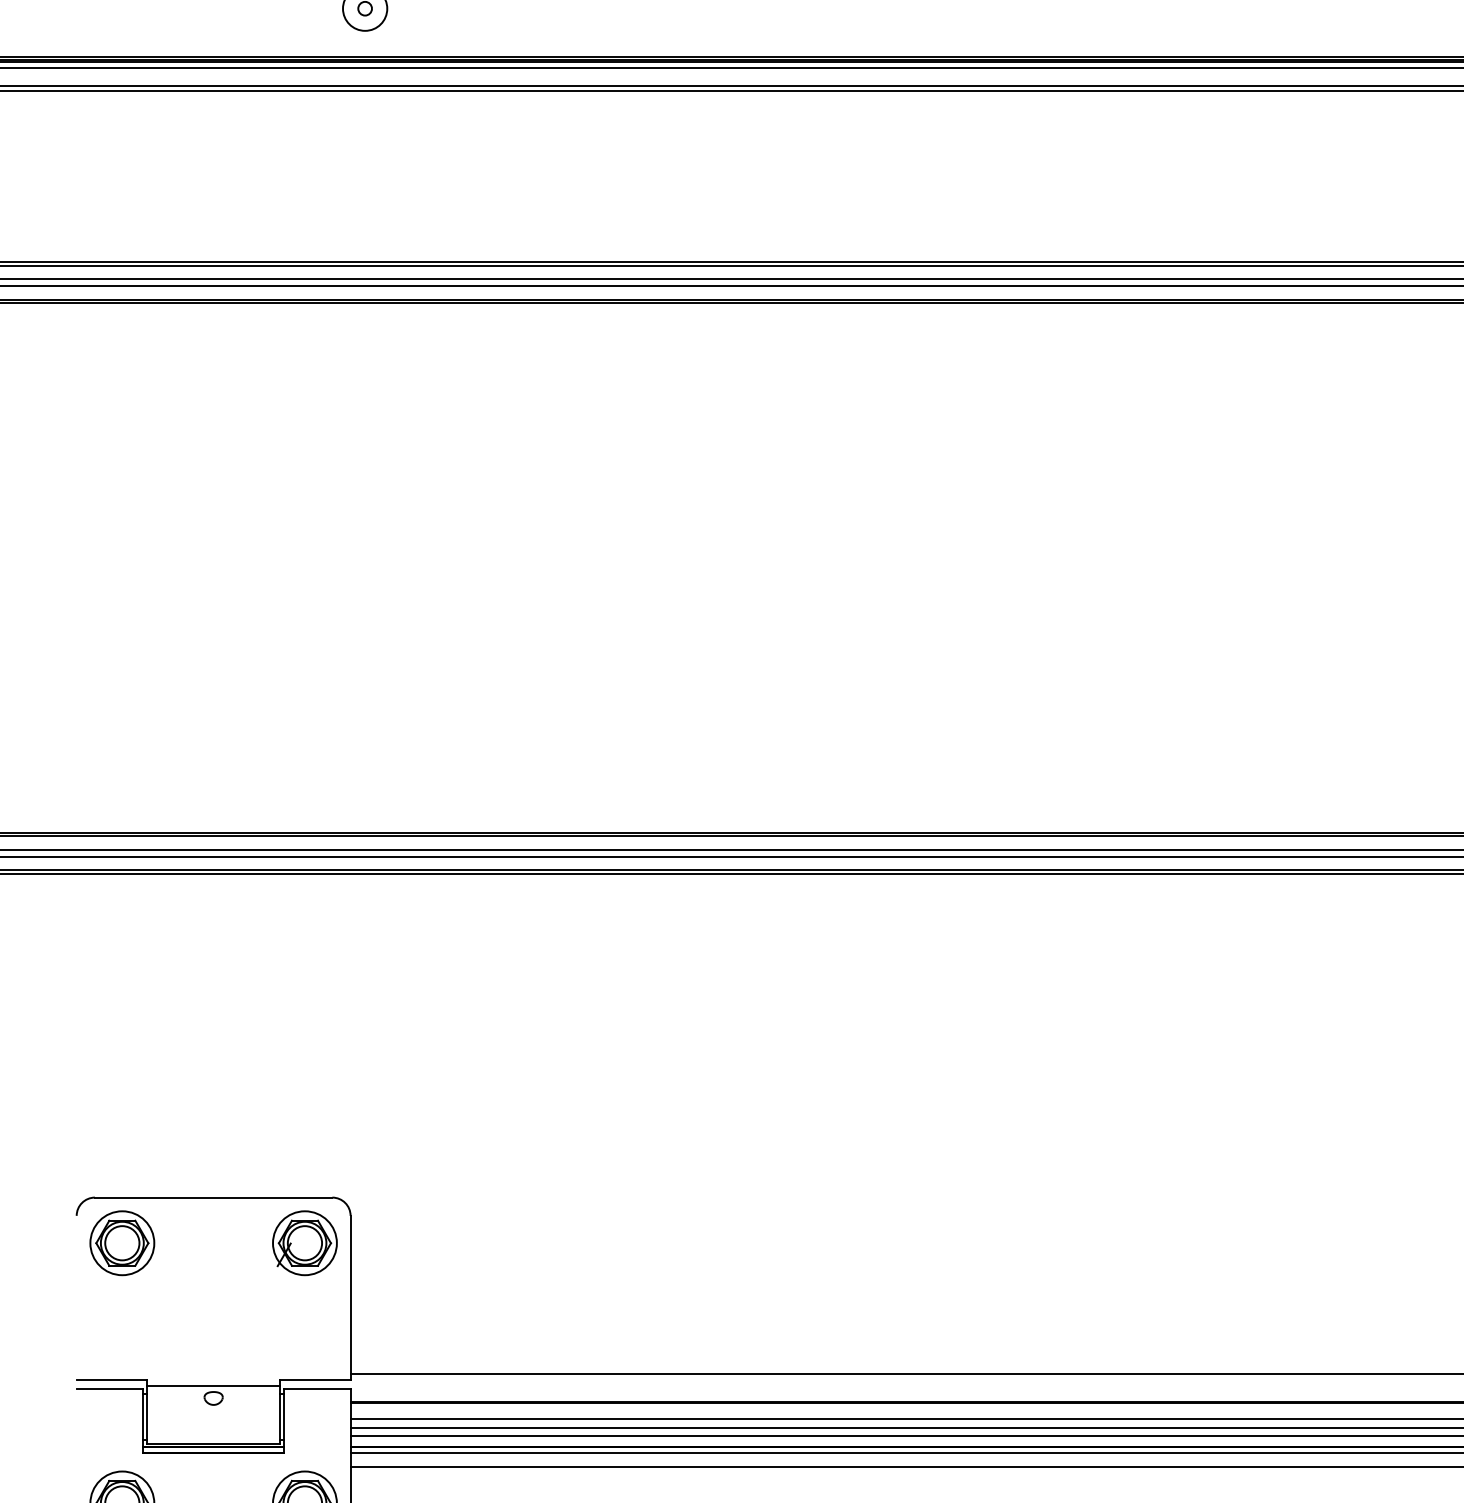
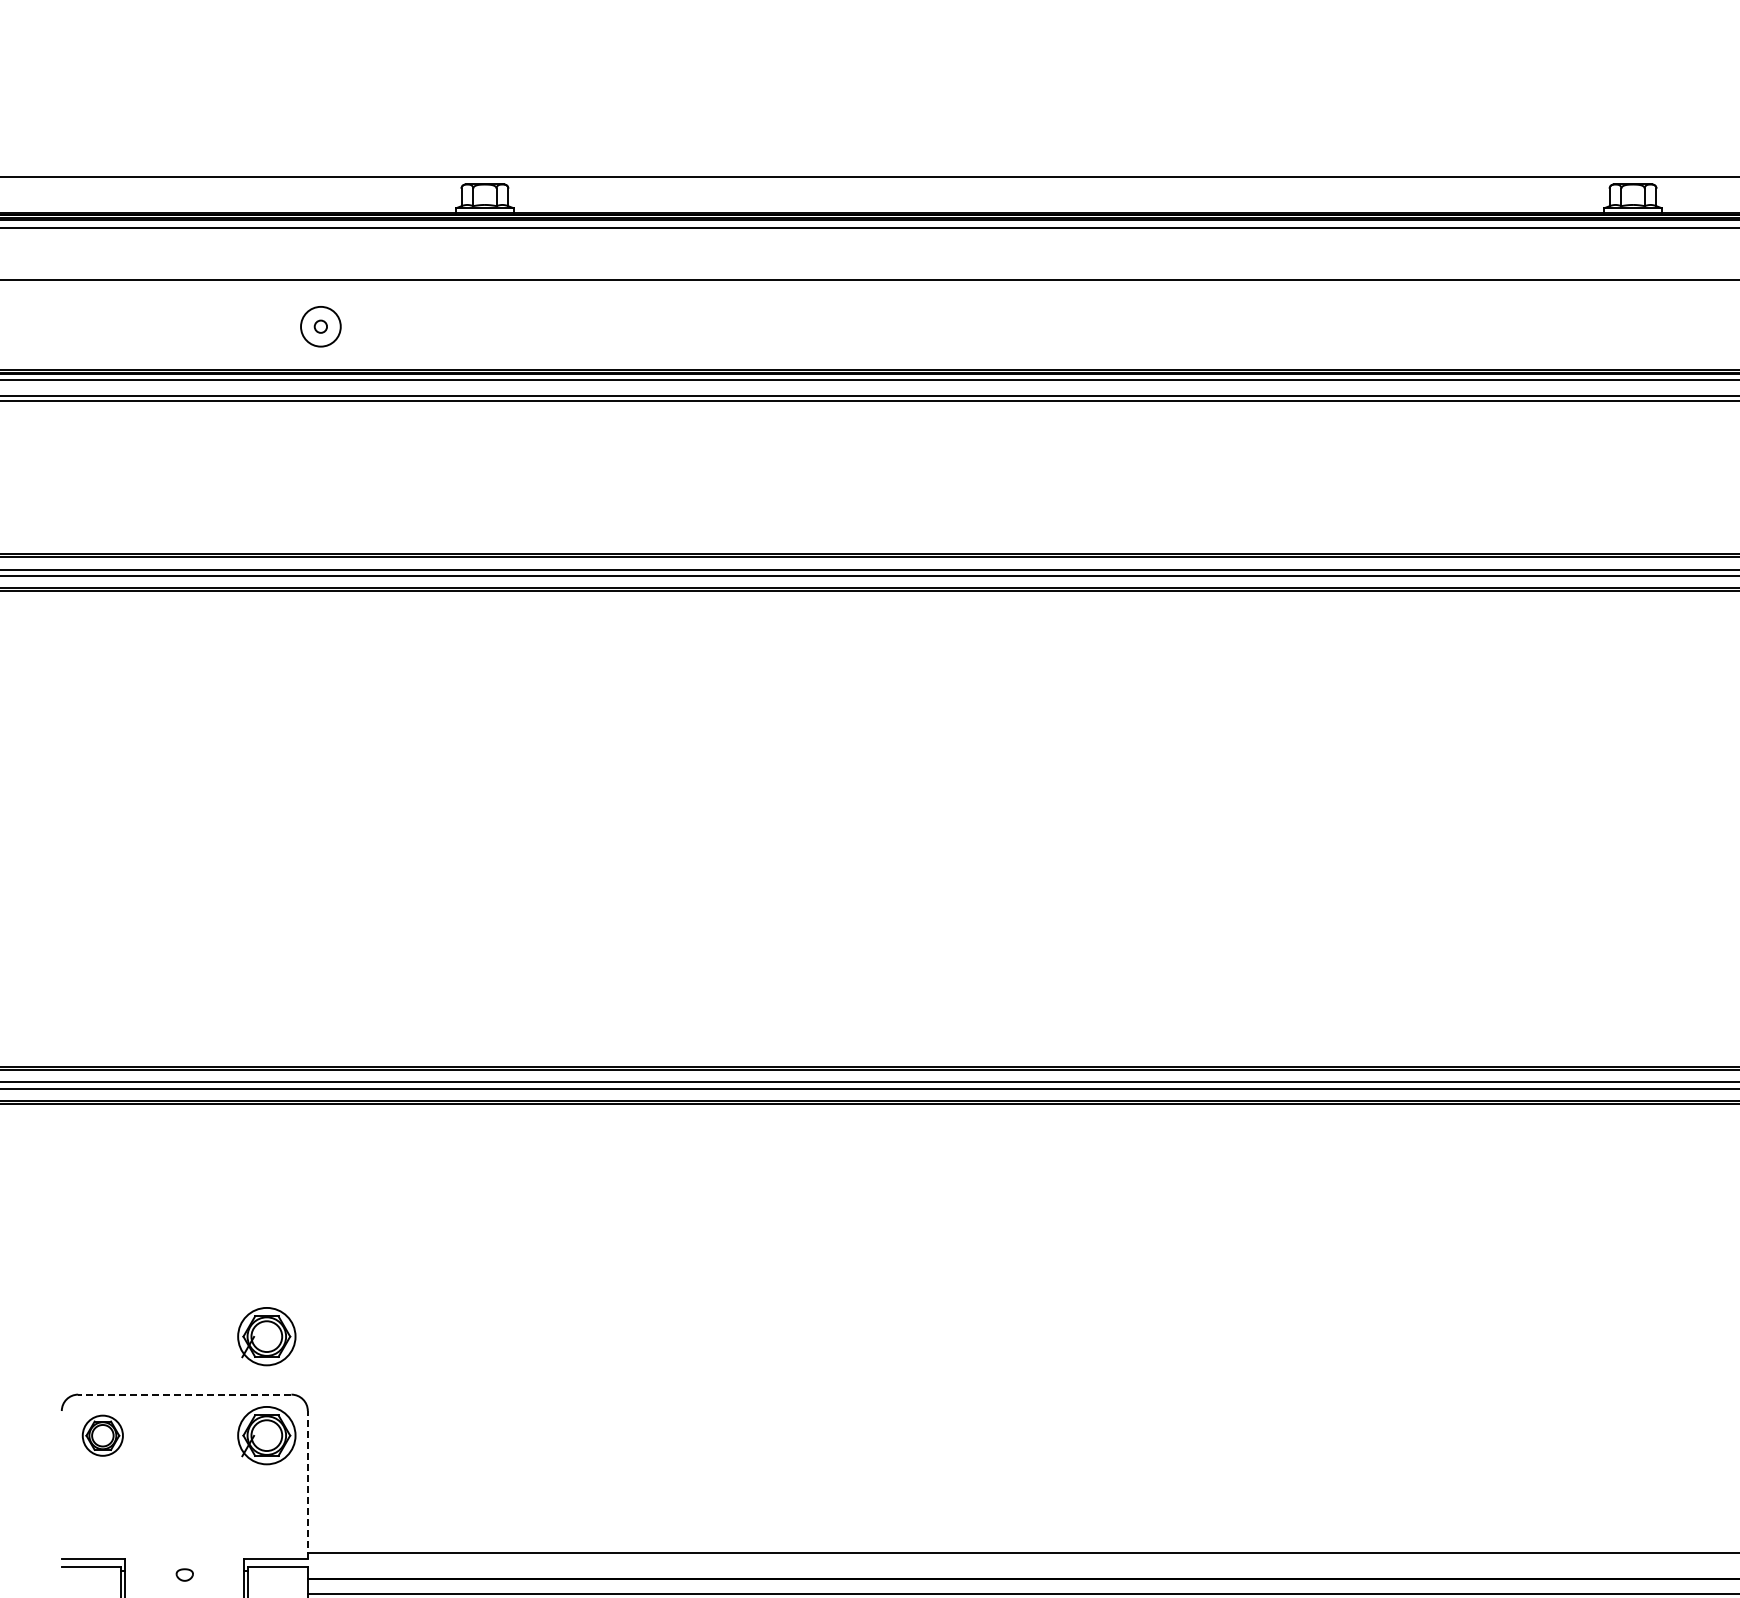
part: (304, 1132) -> (266, 1336), added
line: (213, 1197) -> (184, 1394), solid -> dashed
part: (122, 1243) -> (102, 1435), size x0.7
line: (350, 1297) -> (307, 1484), solid -> dashed
line: (213, 1385) -> (184, 1563), removed

